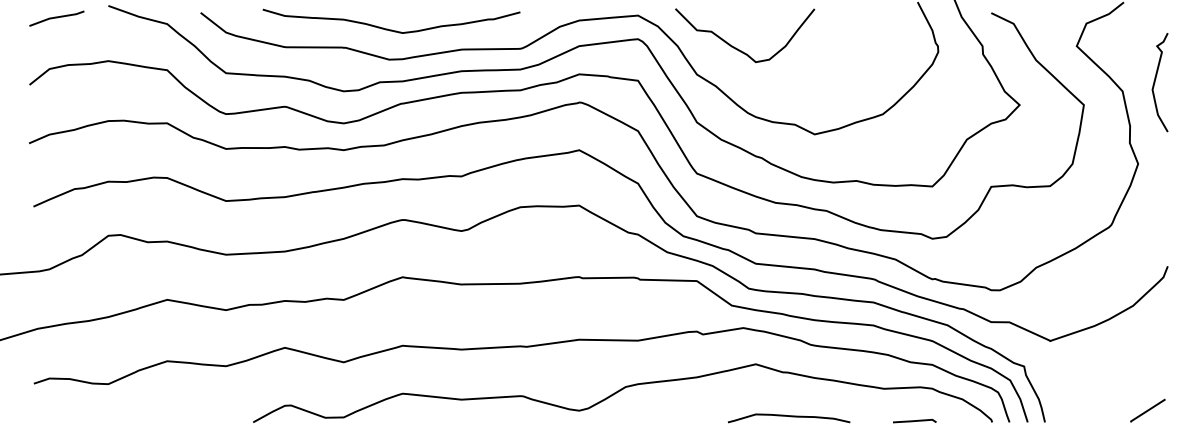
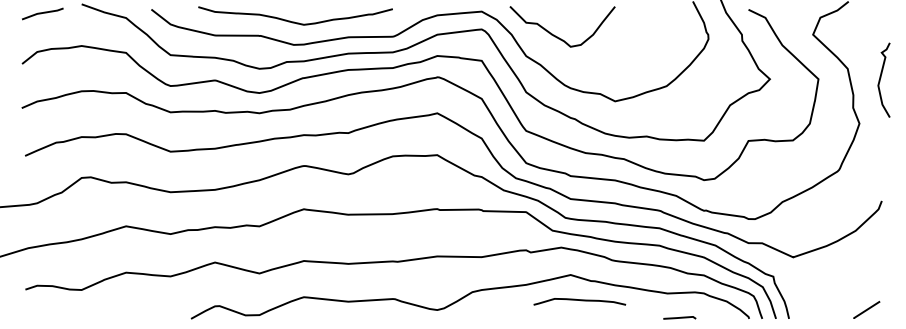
curve: (1156, 80) -> (881, 78), moved
curve: (788, 416) -> (579, 300), moved
line: (914, 420) -> (679, 317), moved

